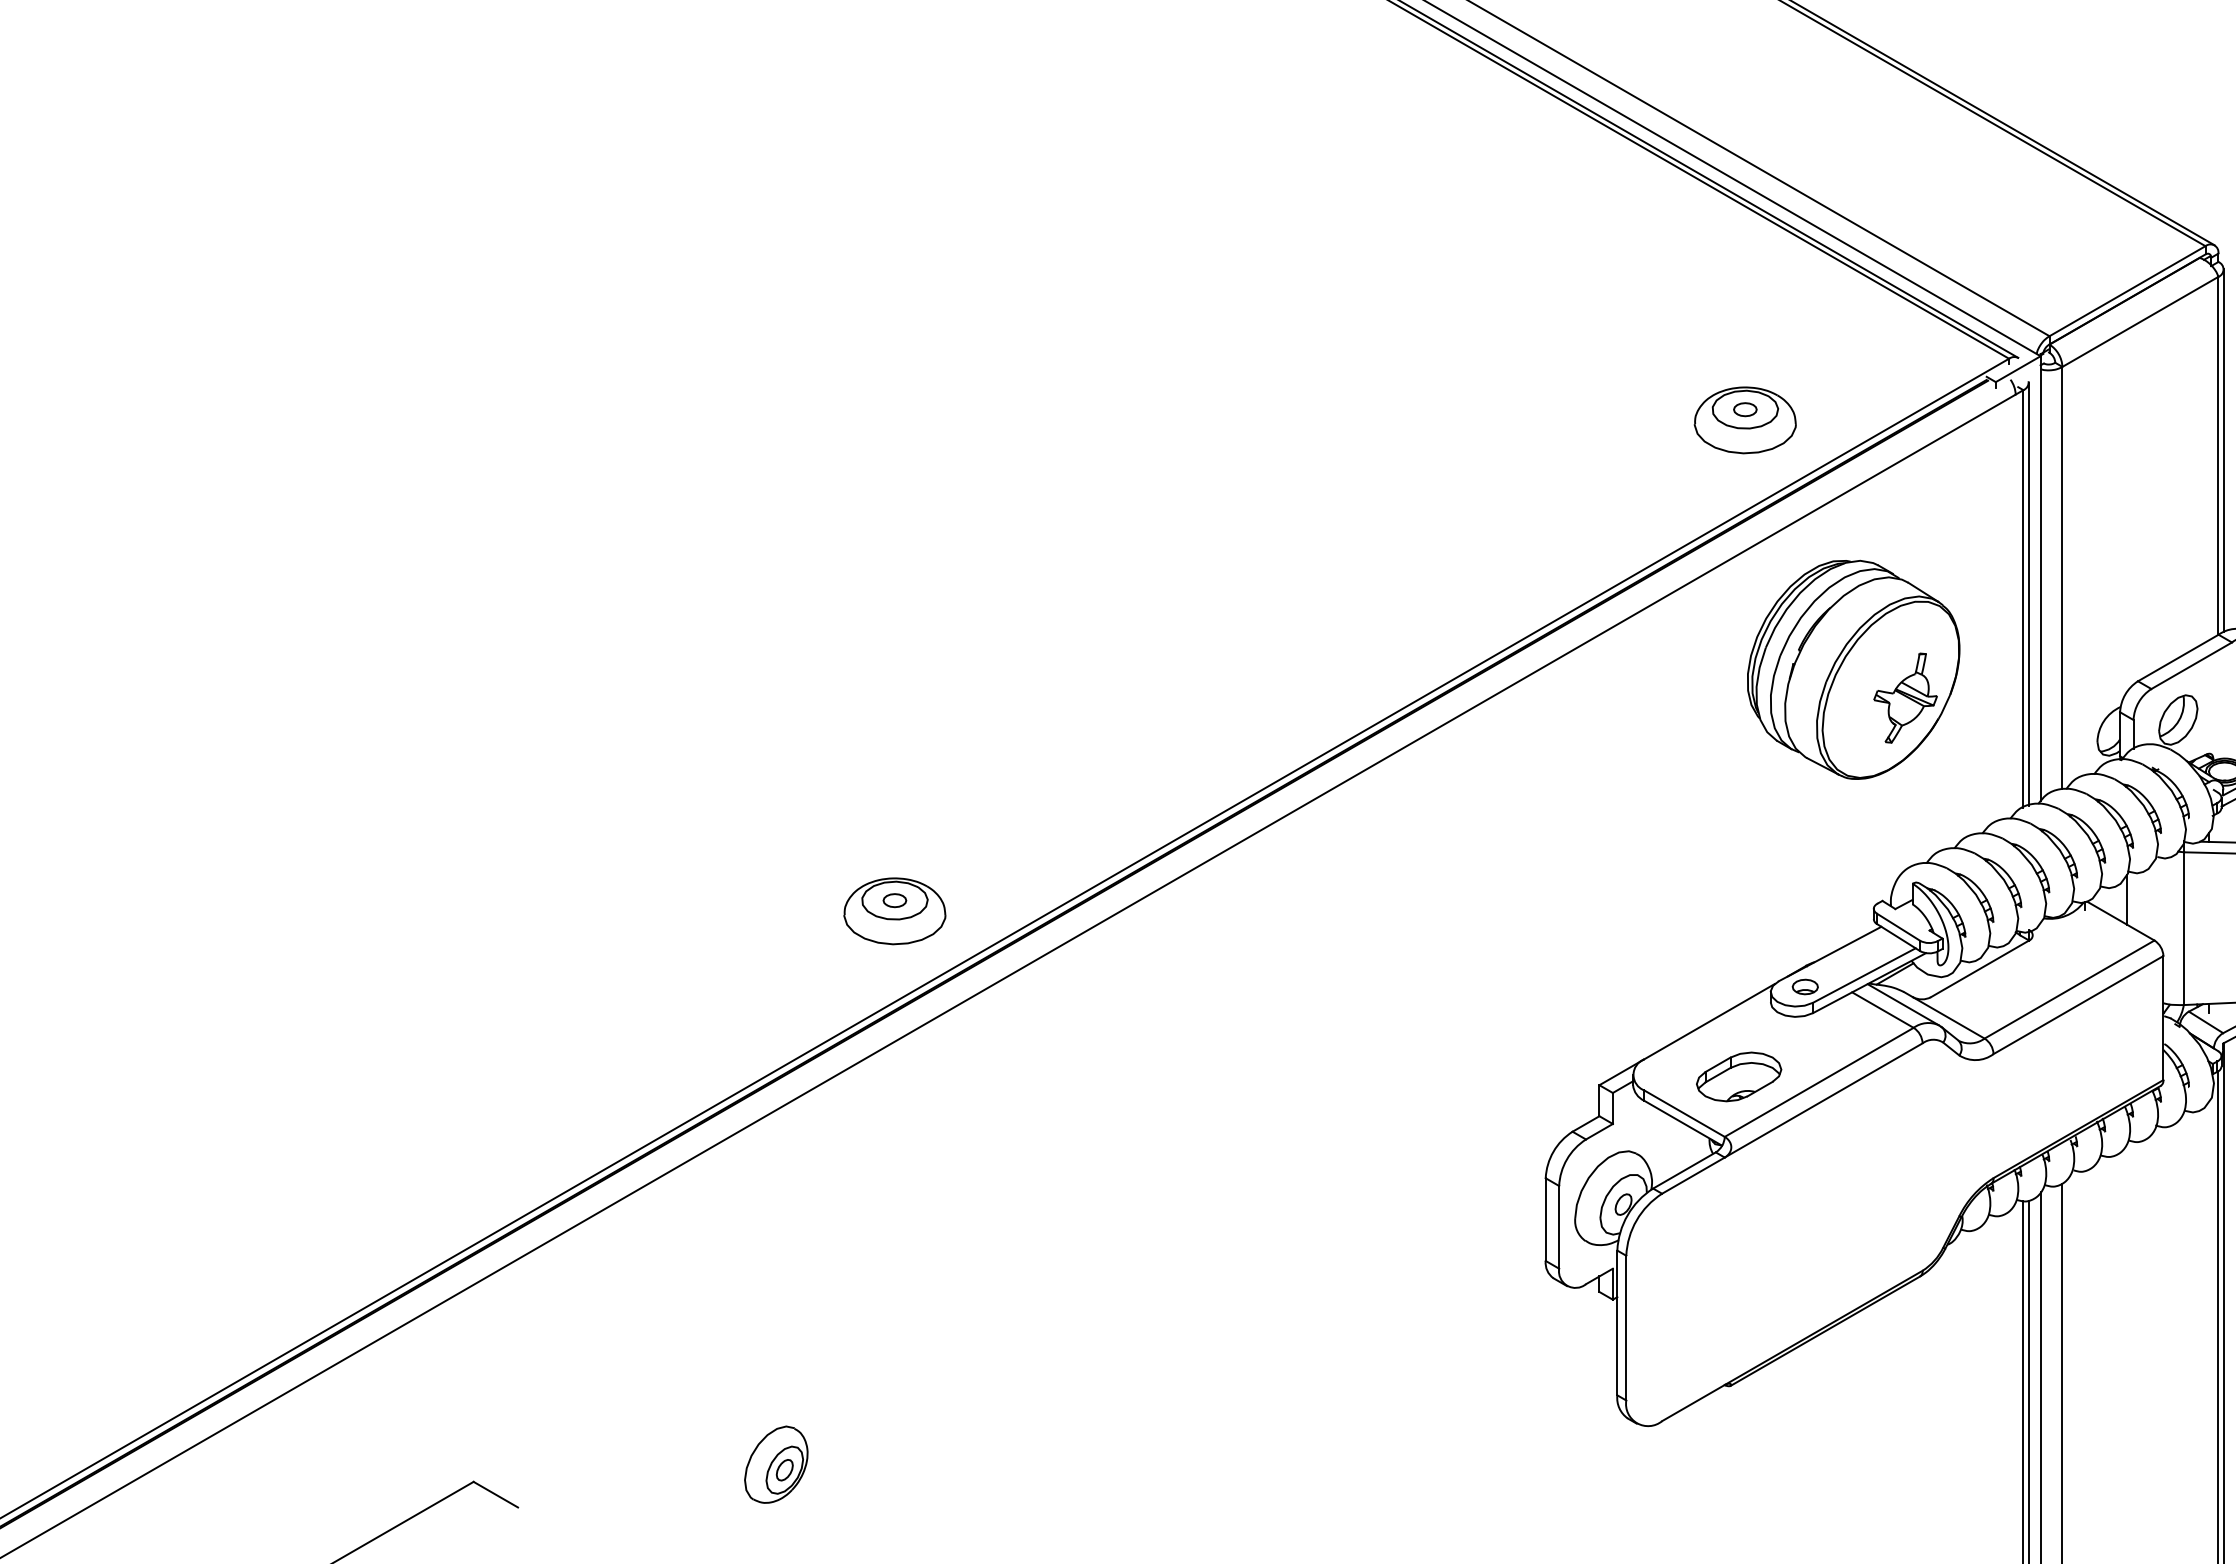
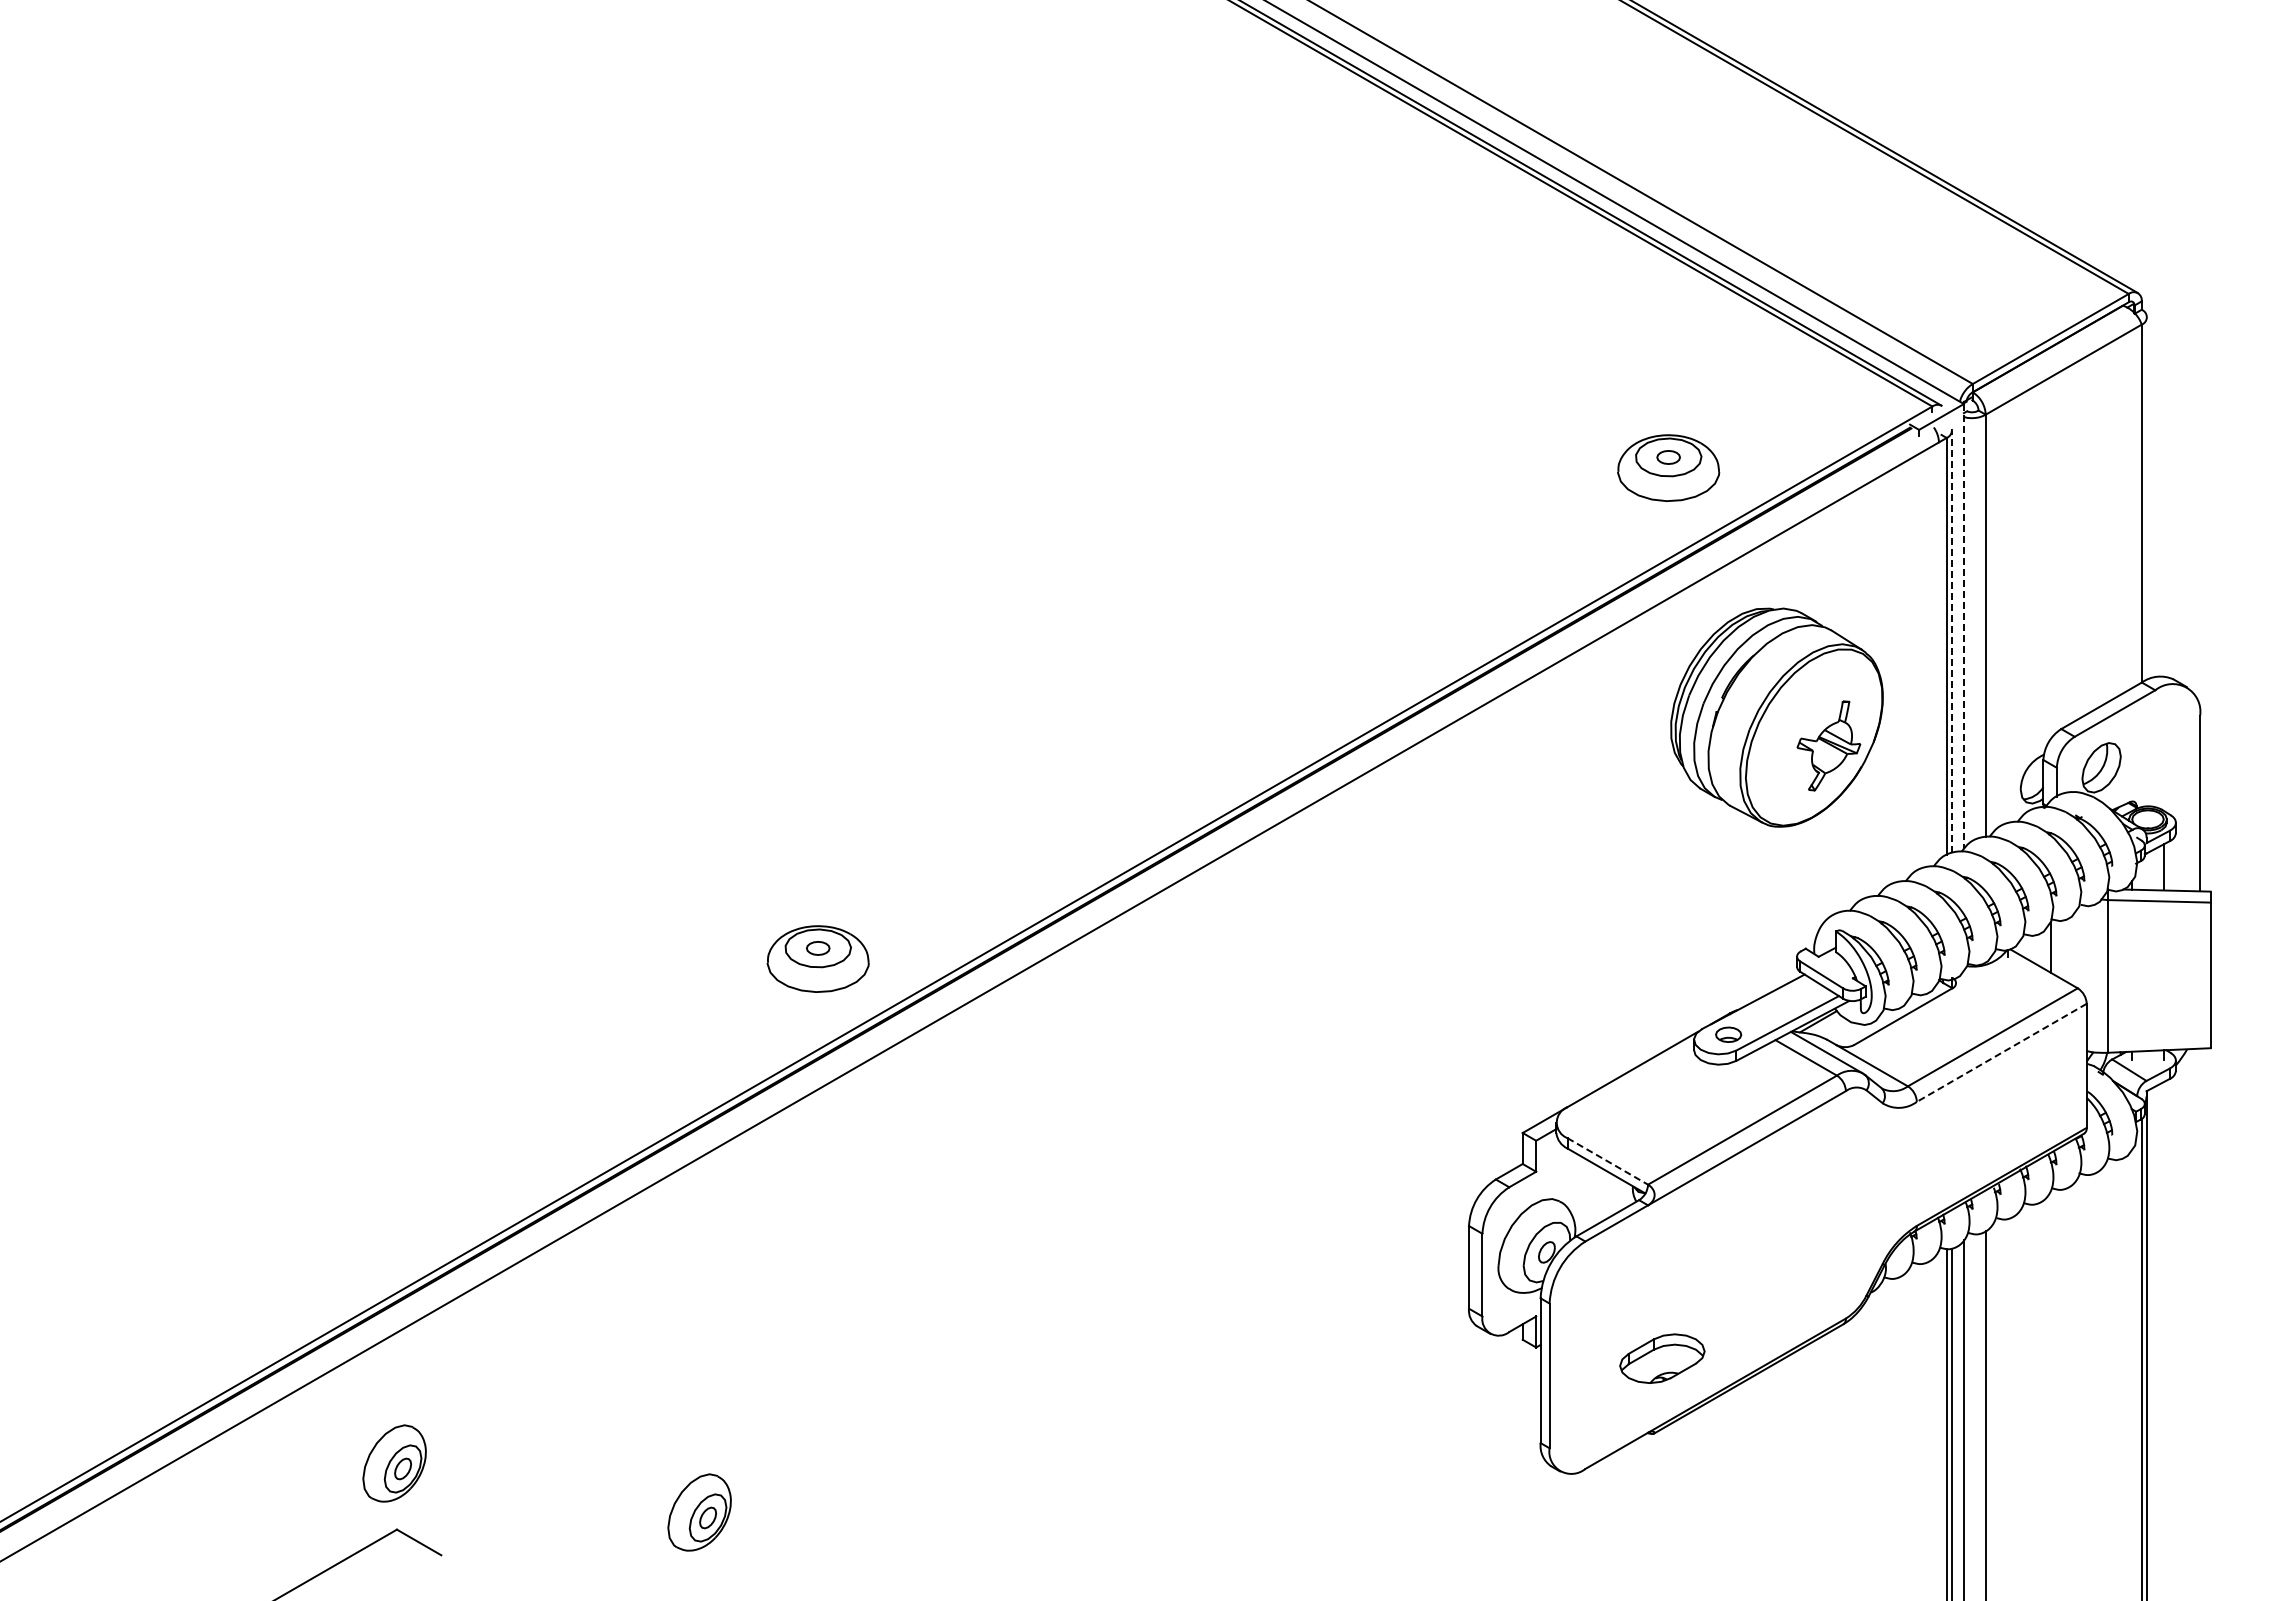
line: (2224, 450) -> (2147, 498), removed
line: (2040, 578) -> (1963, 626), solid -> dashed
line: (2029, 593) -> (1952, 641), solid -> dashed
line: (2078, 1005) -> (2001, 1053), solid -> dashed
part: (1739, 1076) -> (1662, 1358), moved
line: (1684, 1113) -> (1607, 1161), solid -> dashed
part: (471, 1415) -> (394, 1463), added

